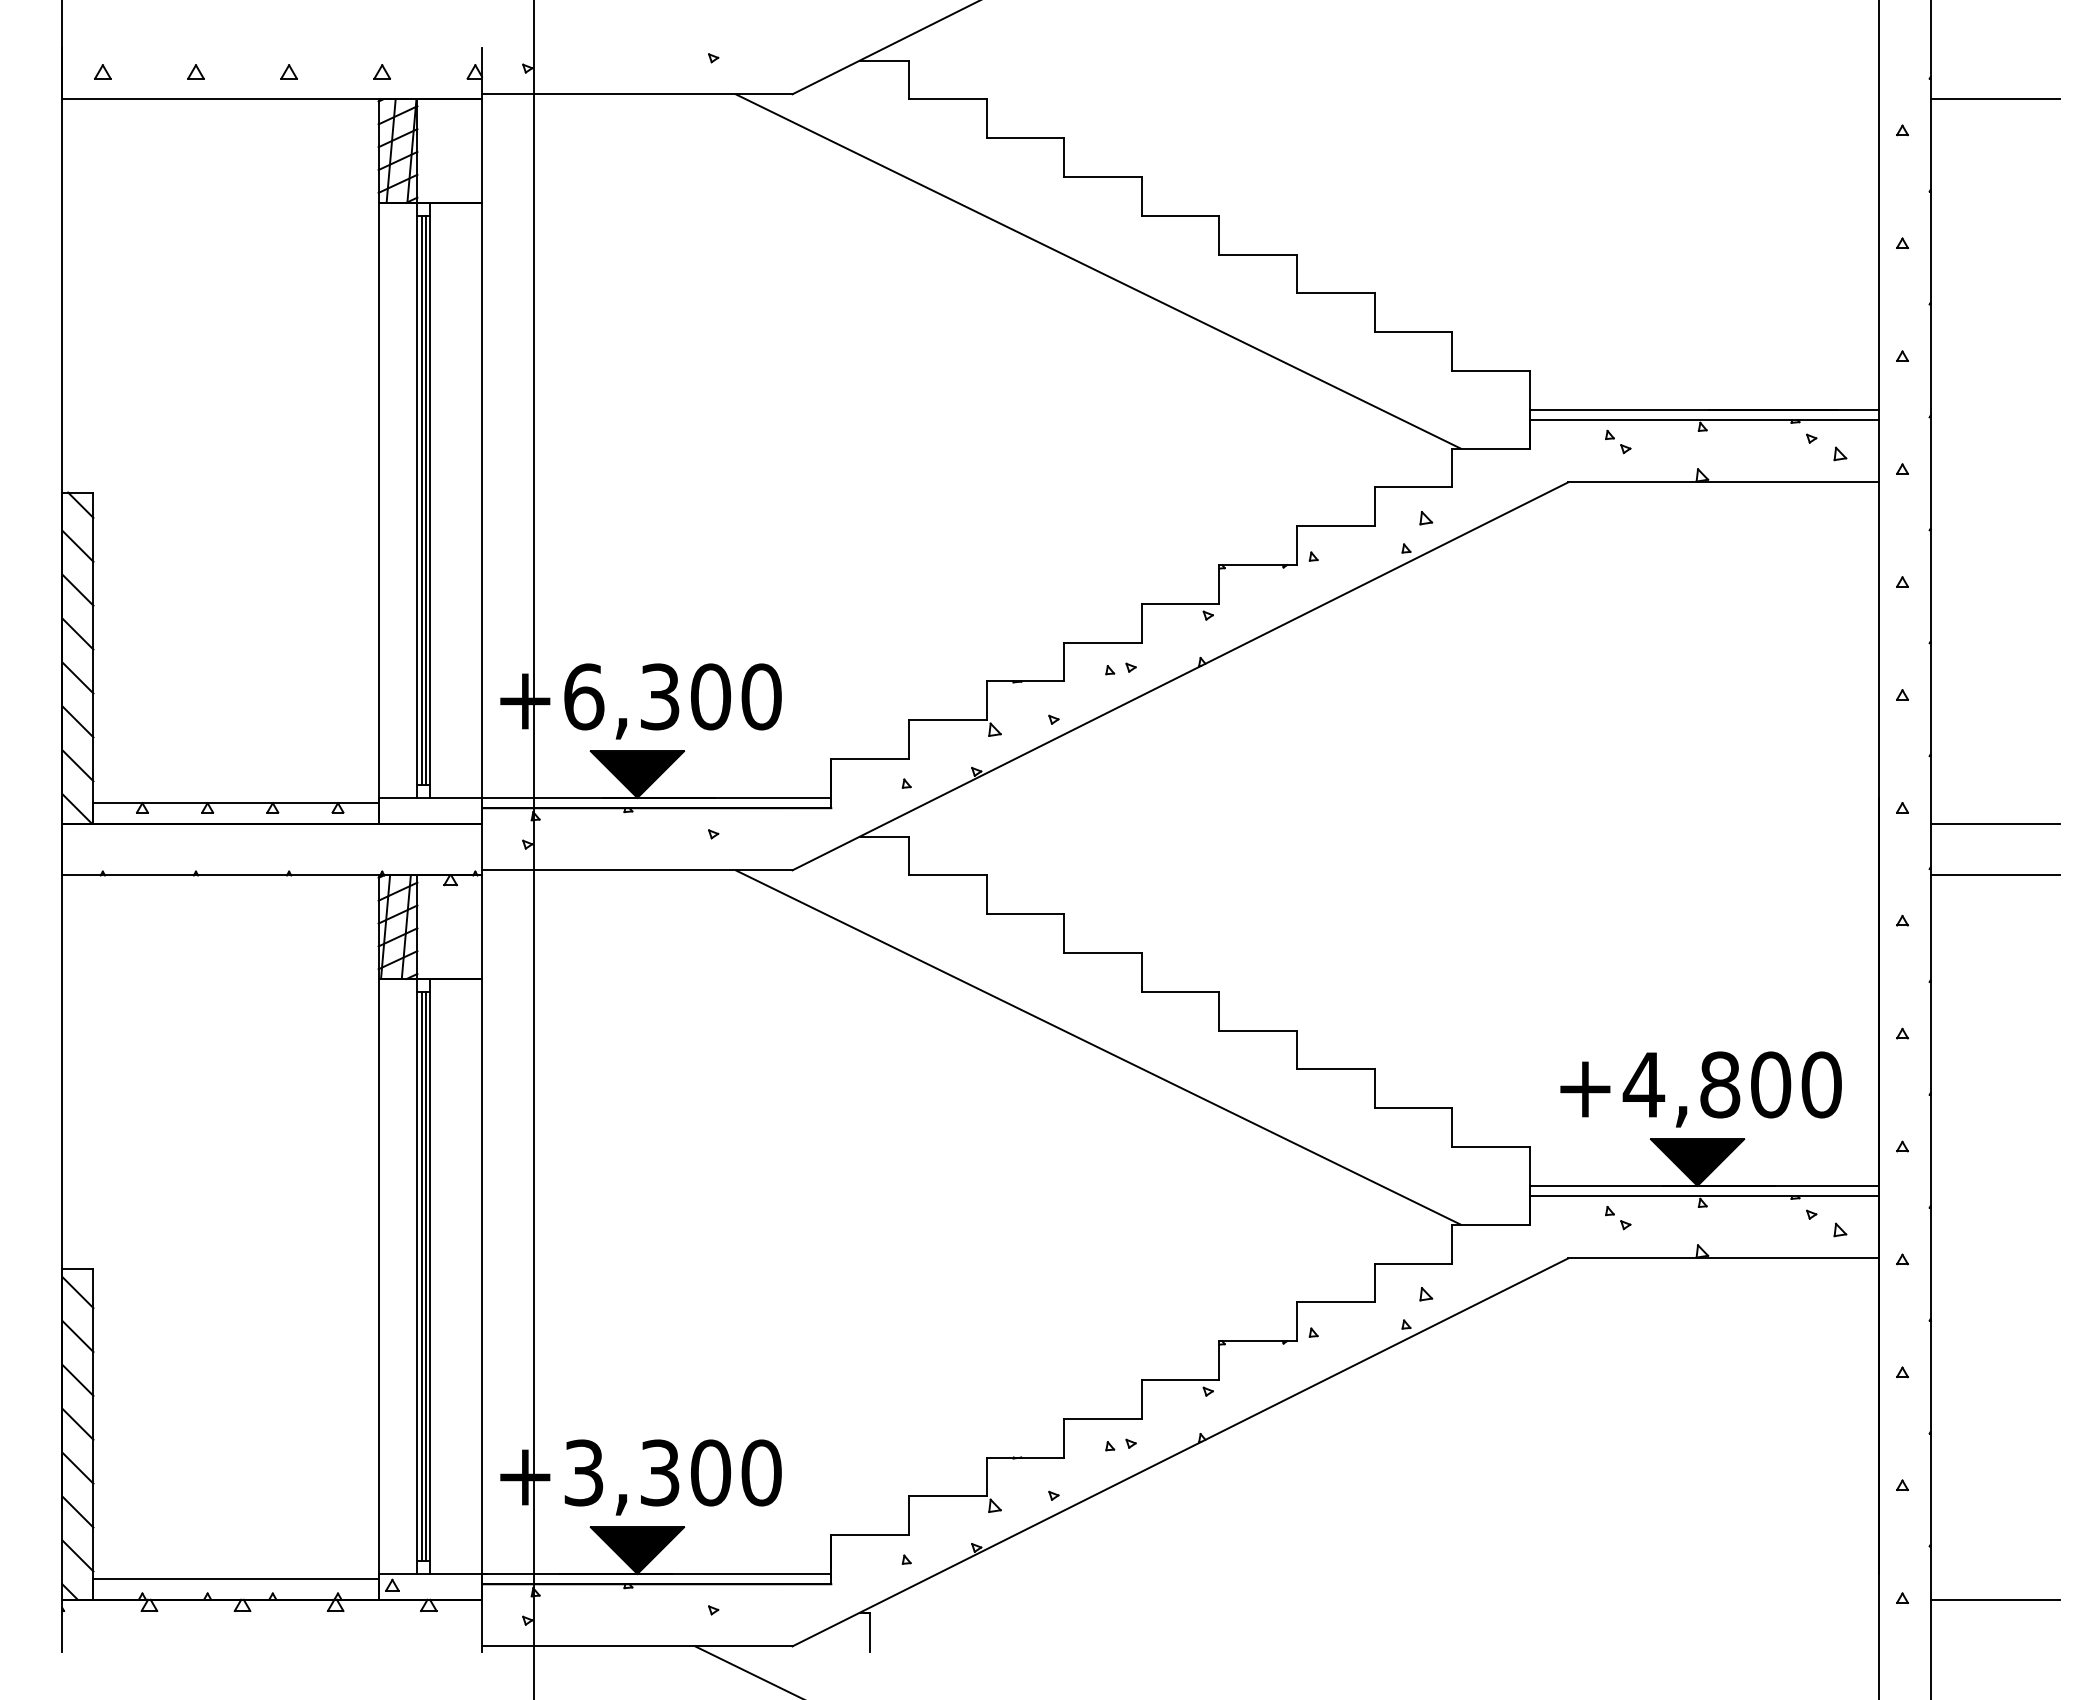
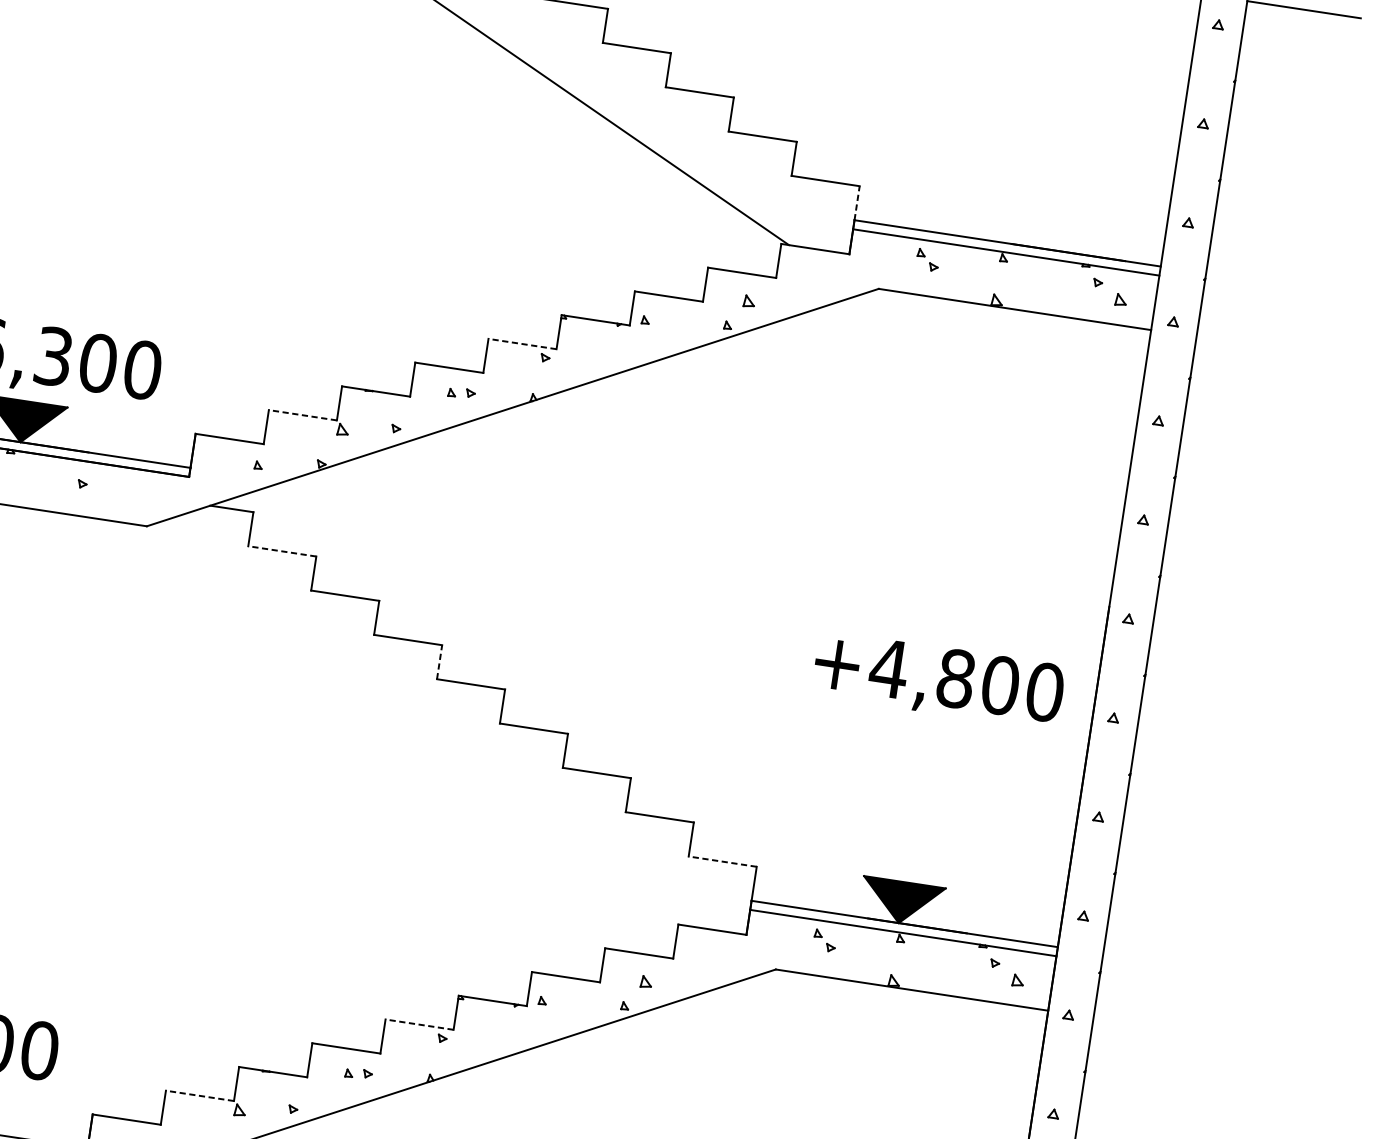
line: (1529, 389) -> (857, 202), solid -> dashed
line: (1180, 603) -> (522, 343), solid -> dashed
line: (947, 720) -> (302, 415), solid -> dashed
line: (1995, 823) -> (1208, 644), removed
line: (947, 875) -> (282, 551), solid -> dashed
line: (1995, 875) -> (1201, 690), removed
line: (1141, 971) -> (439, 661), solid -> dashed
line: (1097, 1047) -> (390, 722), removed
text: (1700, 1089) -> (938, 680), moved
line: (1490, 1147) -> (722, 861), solid -> dashed
line: (1180, 1379) -> (419, 1024), solid -> dashed
line: (947, 1496) -> (199, 1096), solid -> dashed

